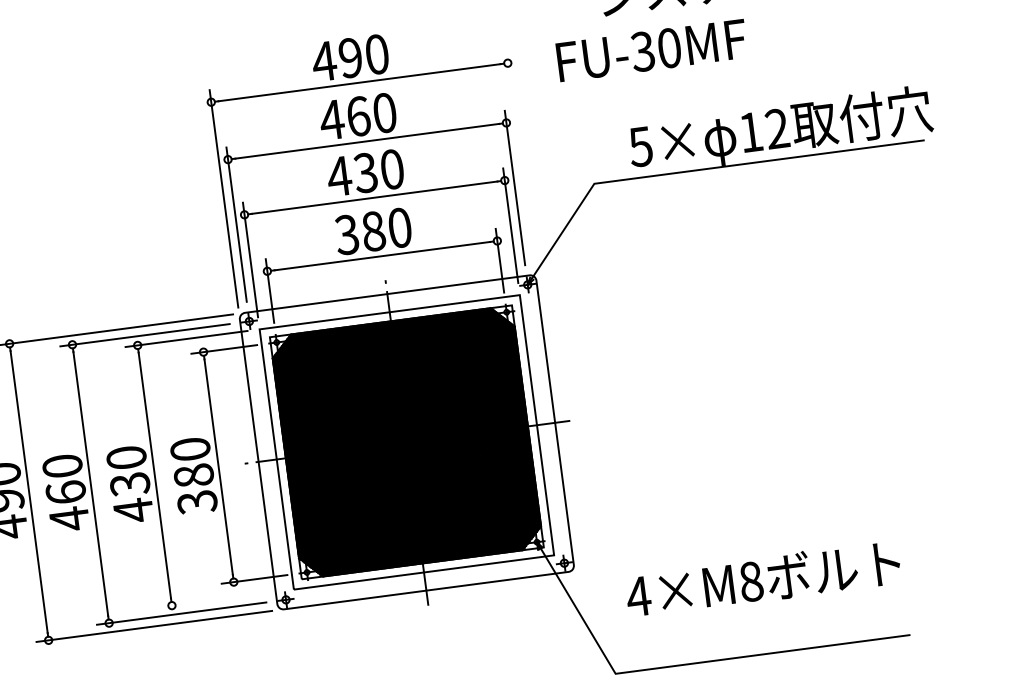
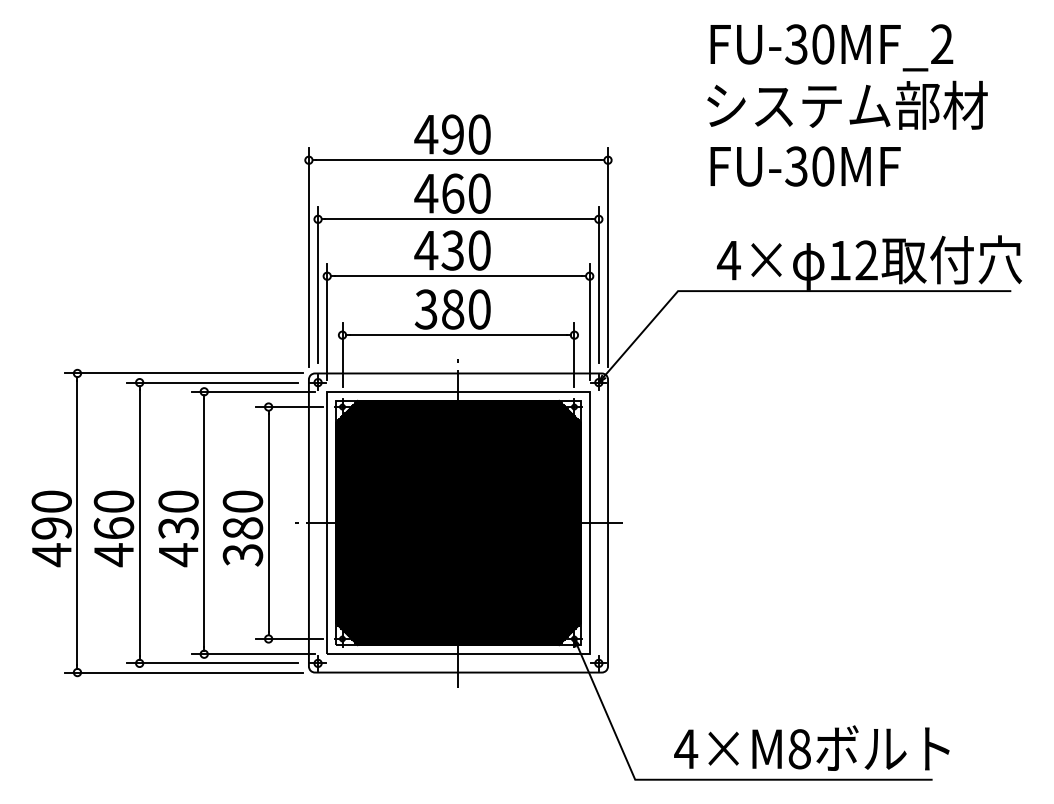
text: (651, 50) -> (805, 166), moved
text: (640, 146) -> (728, 260), 5× -> 4×
line: (520, 159) -> (608, 257), added
text: (762, 578) -> (811, 747), moved
line: (220, 599) -> (253, 654), added

